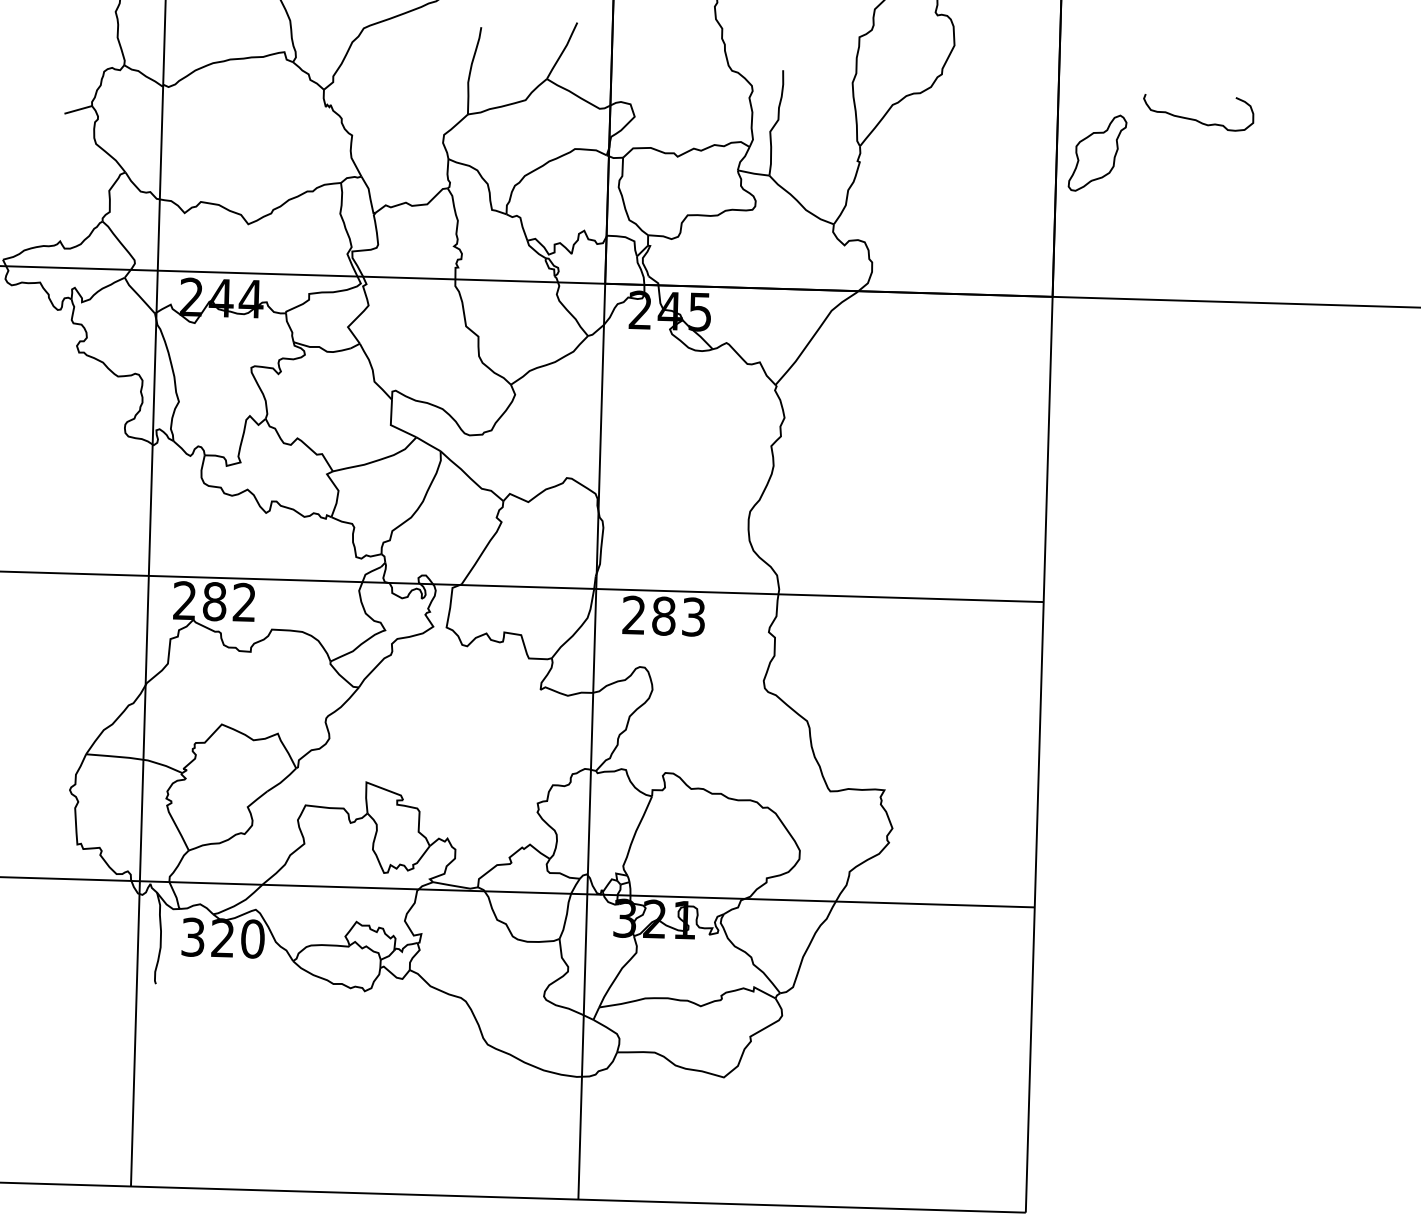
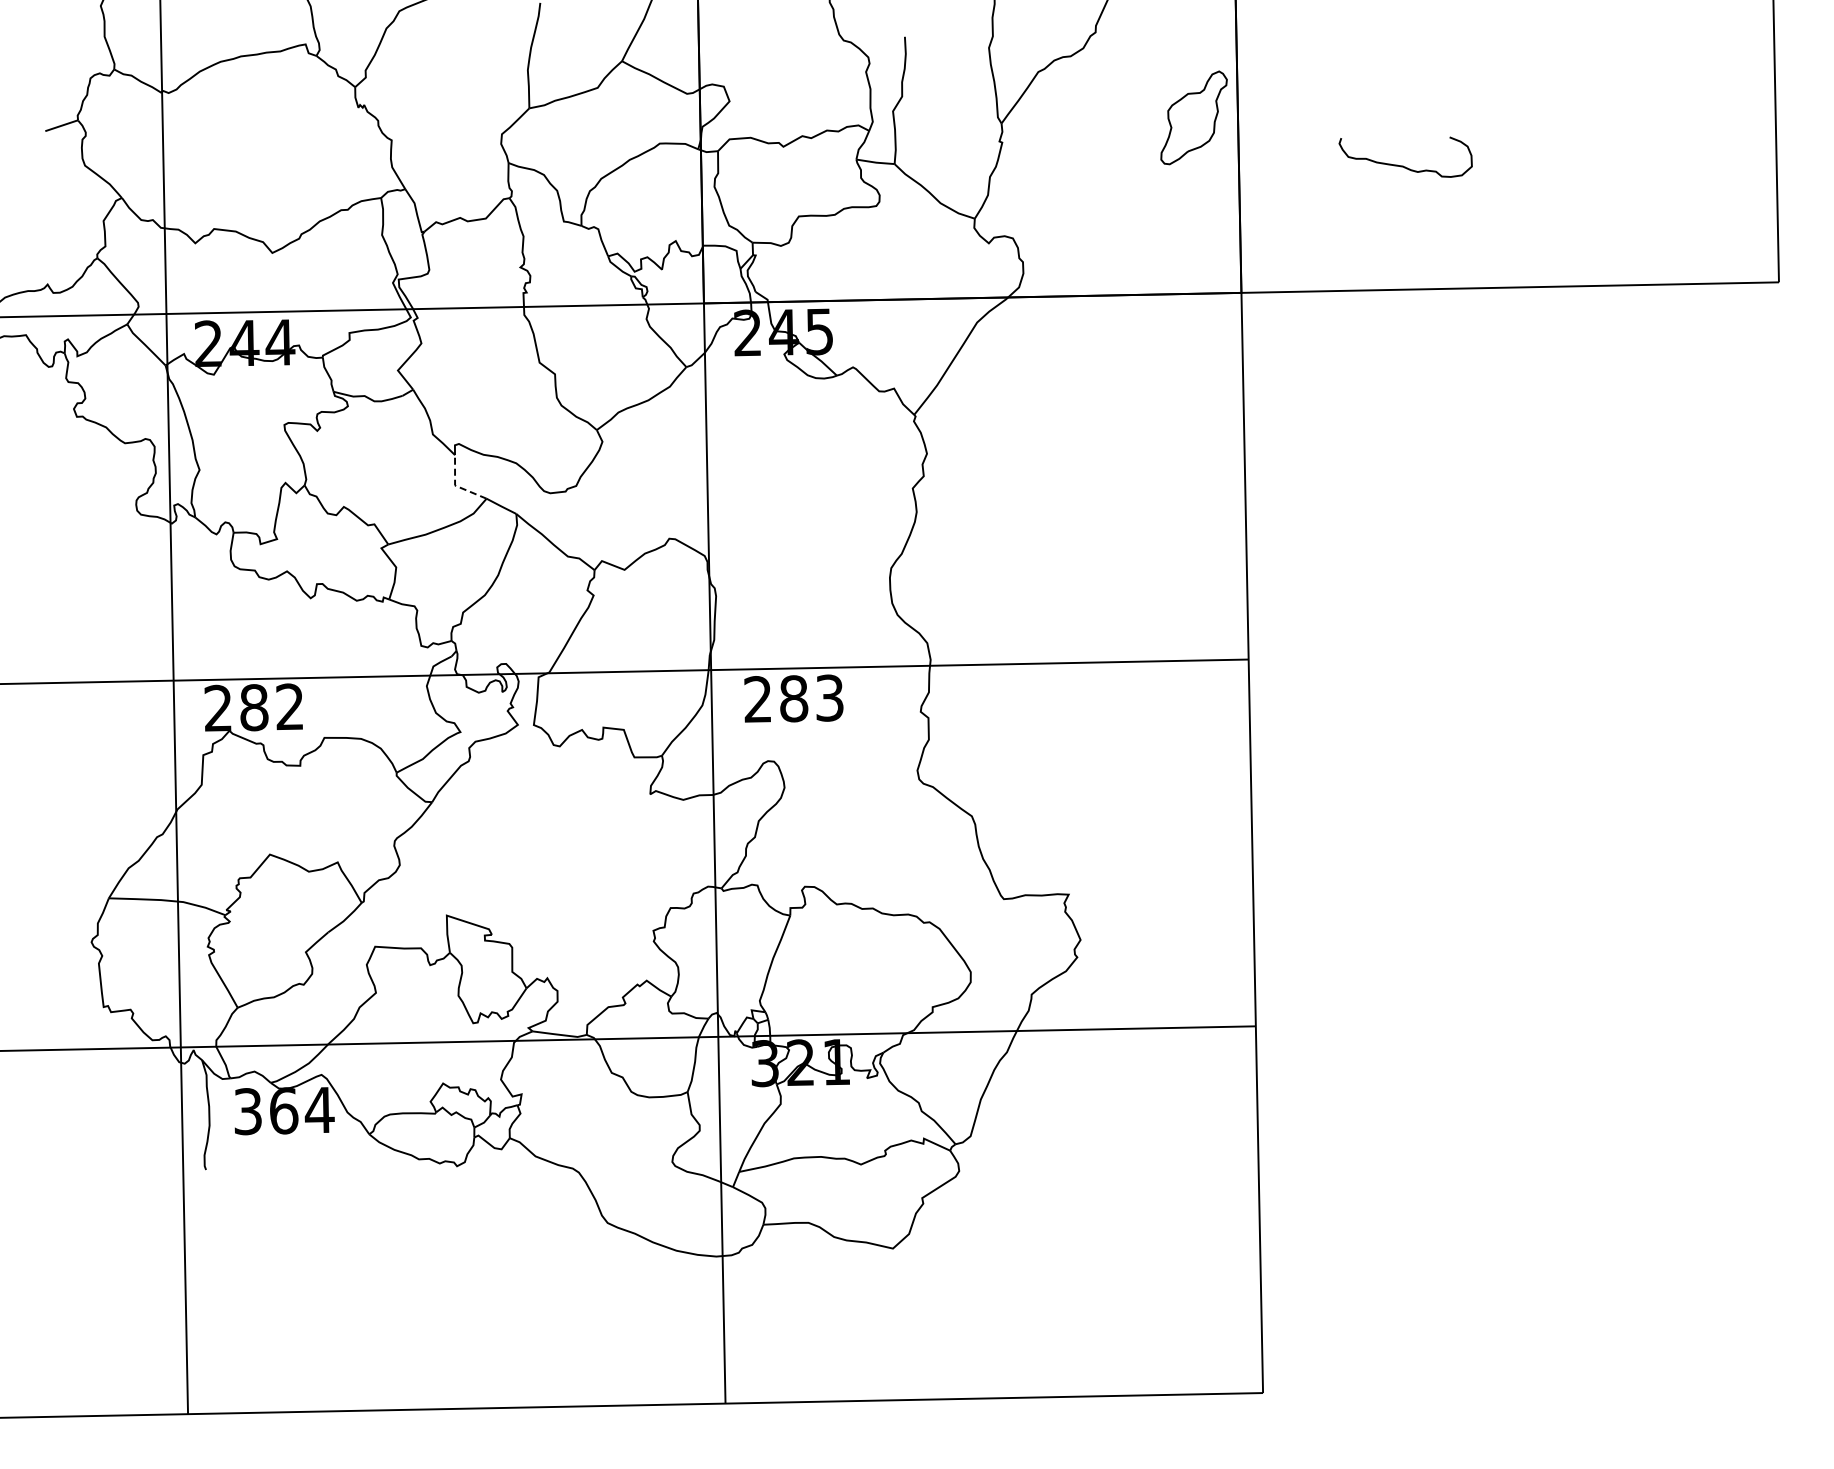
curve: (1196, 119) -> (1403, 165), moved
part: (1097, 152) -> (1193, 117), moved
line: (391, 425) -> (455, 485), solid -> dashed
text: (238, 938) -> (302, 1110), 320 -> 364

